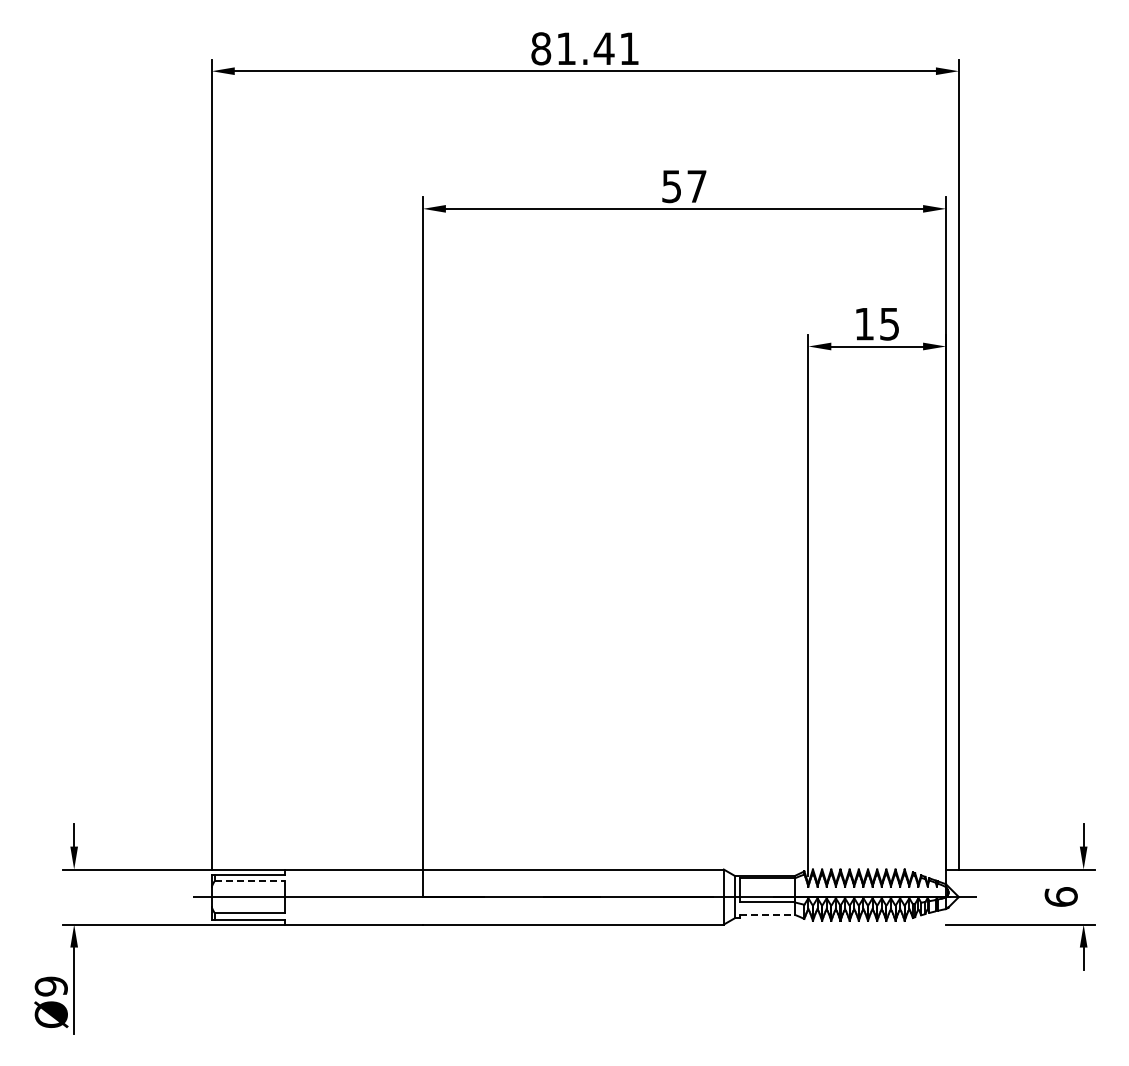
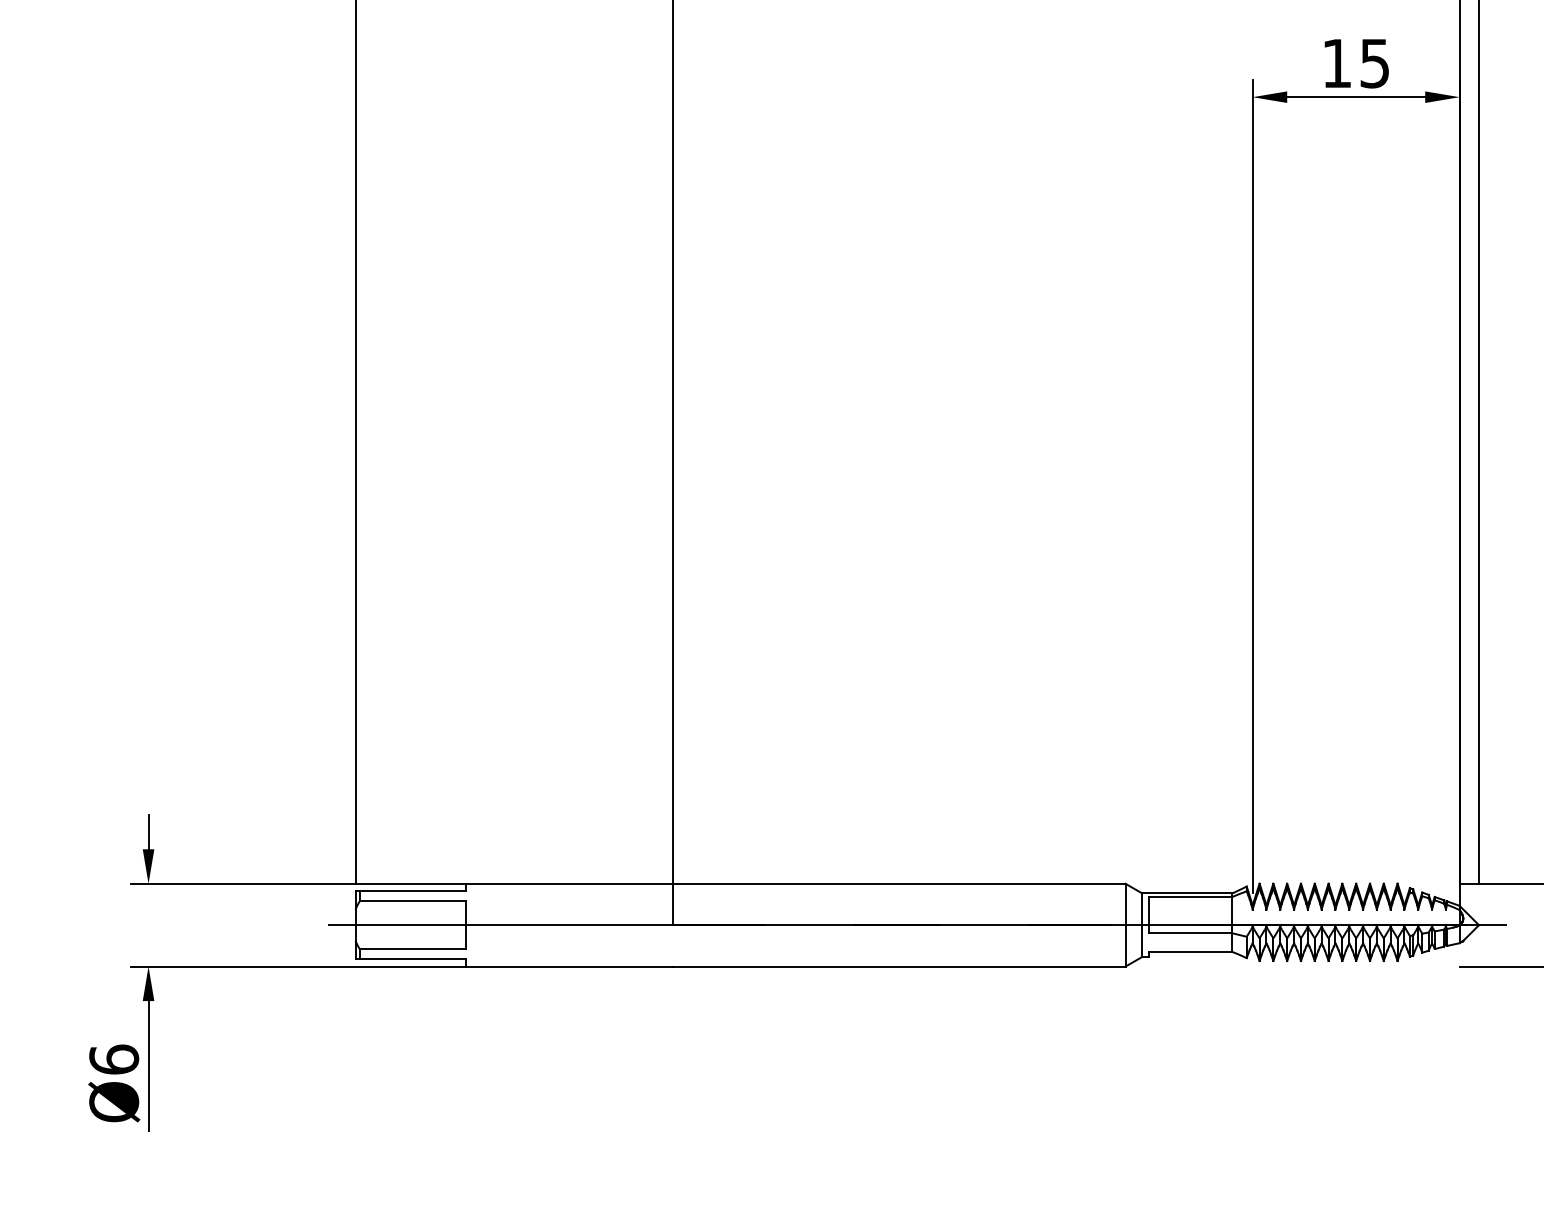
line: (250, 881) -> (413, 901), dashed -> solid
line: (767, 914) -> (1191, 951), dashed -> solid
text: (50, 986) -> (112, 1059), Ø9 -> Ø6

